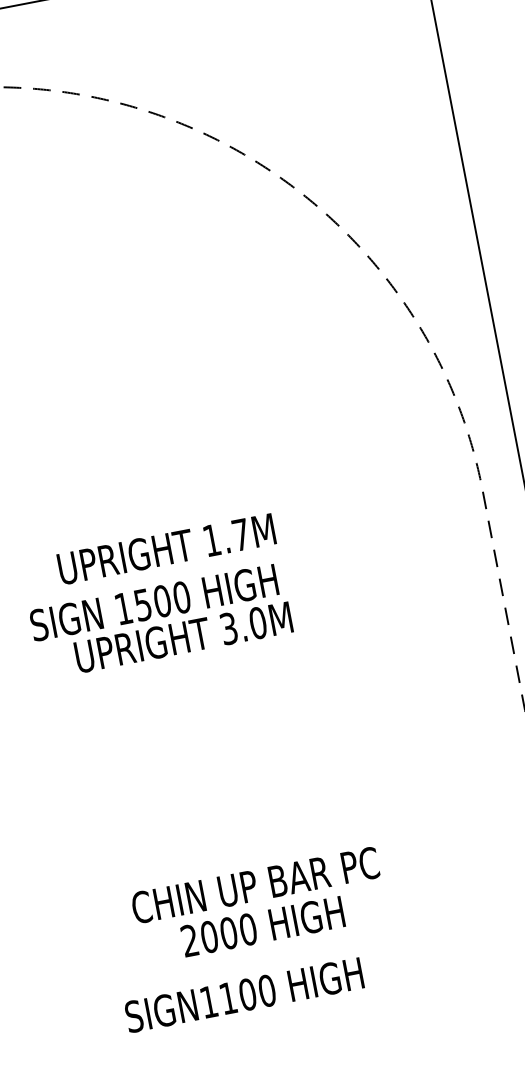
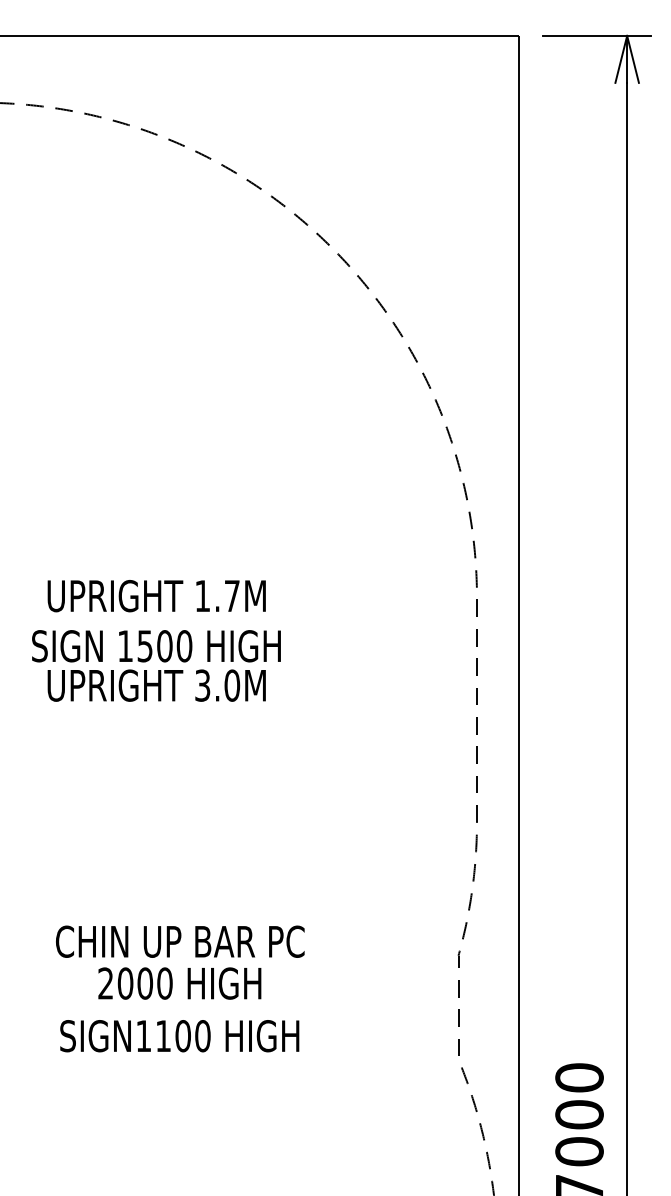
text: (154, 603) -> (156, 646), moved
text: (244, 995) -> (179, 1036), moved

